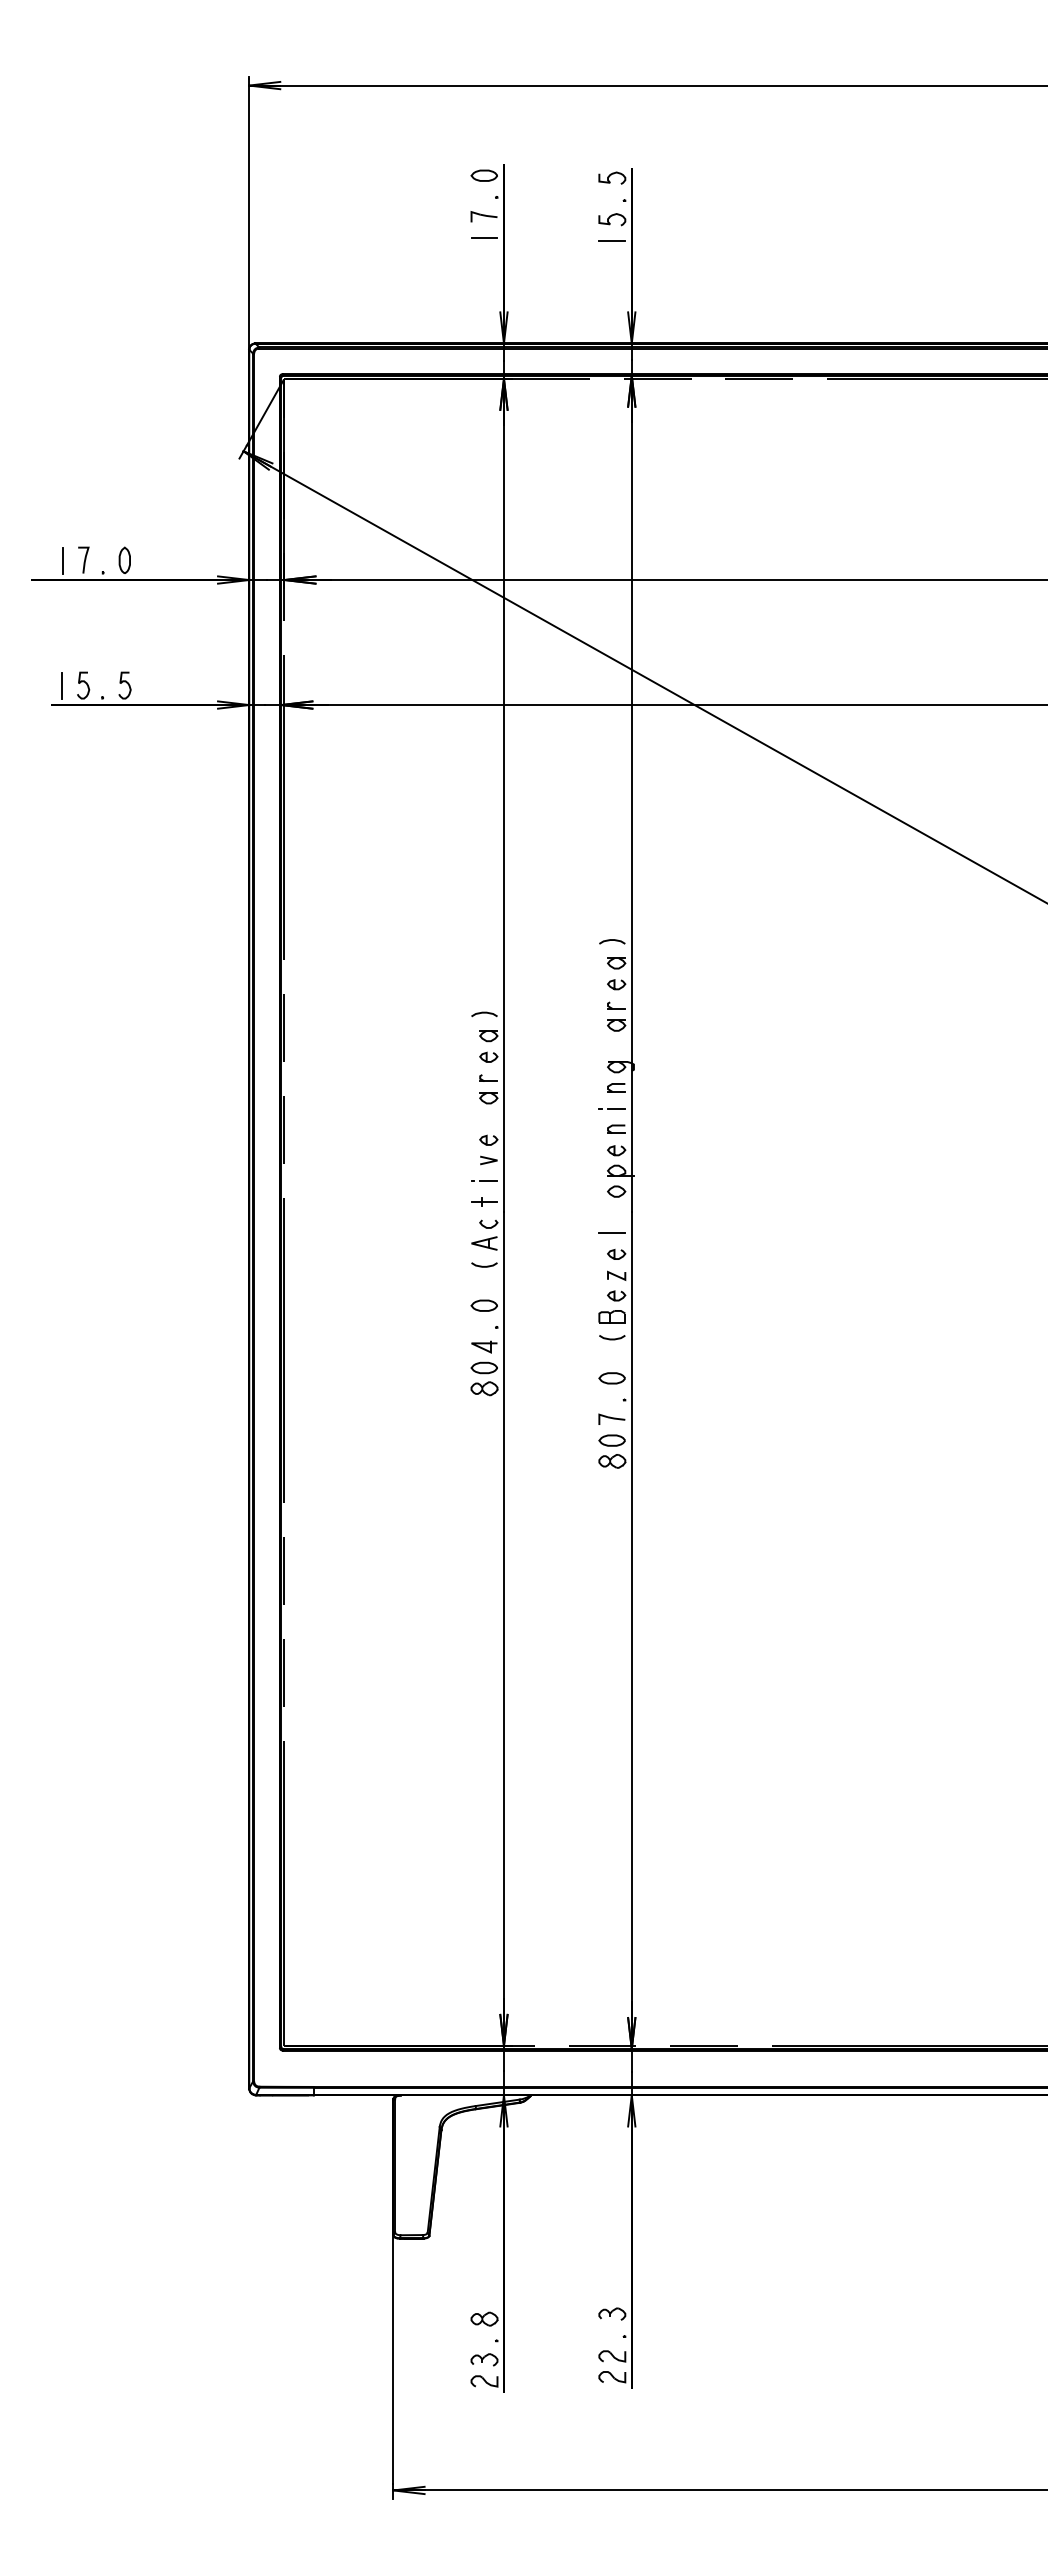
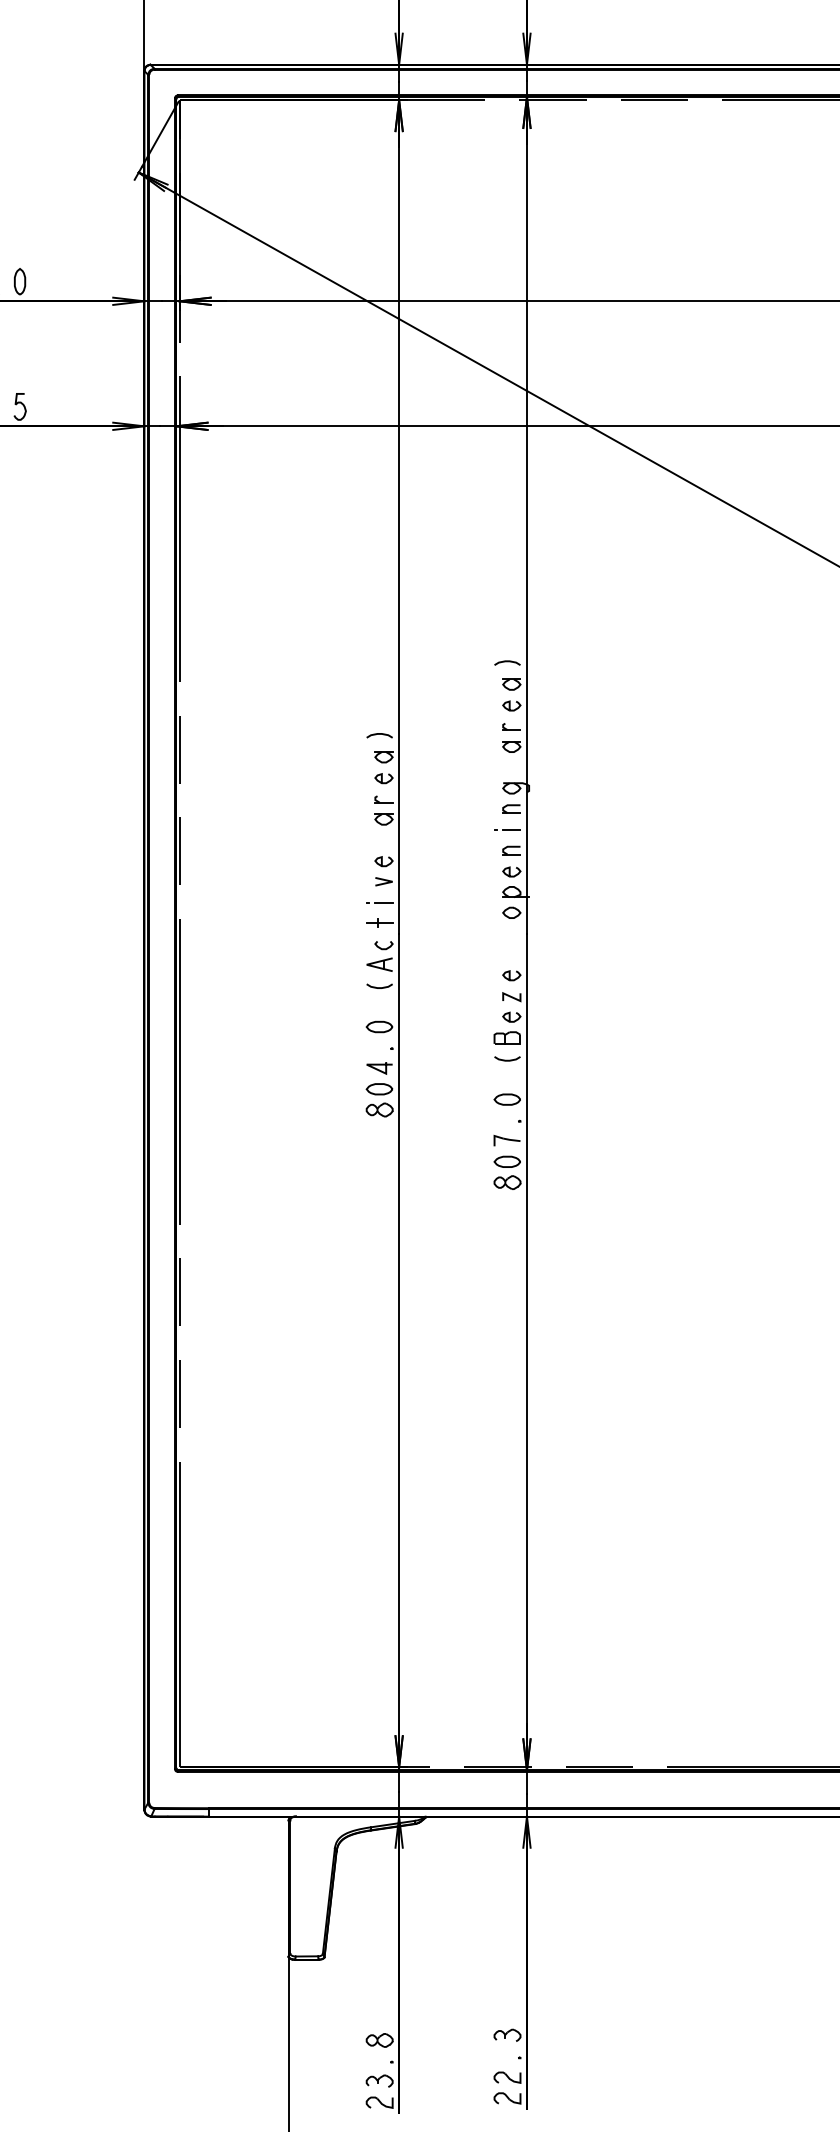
line: (612, 1233) -> (507, 954), removed

